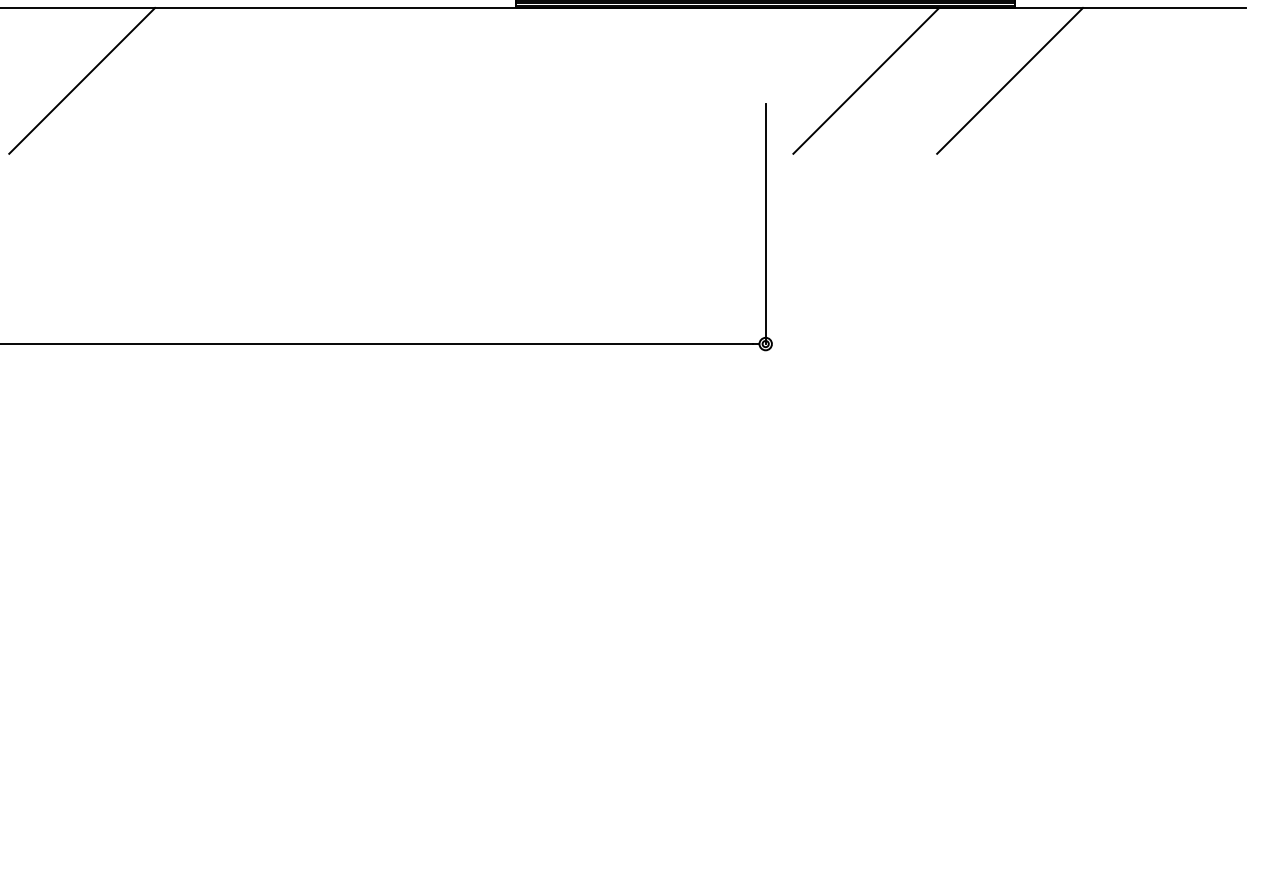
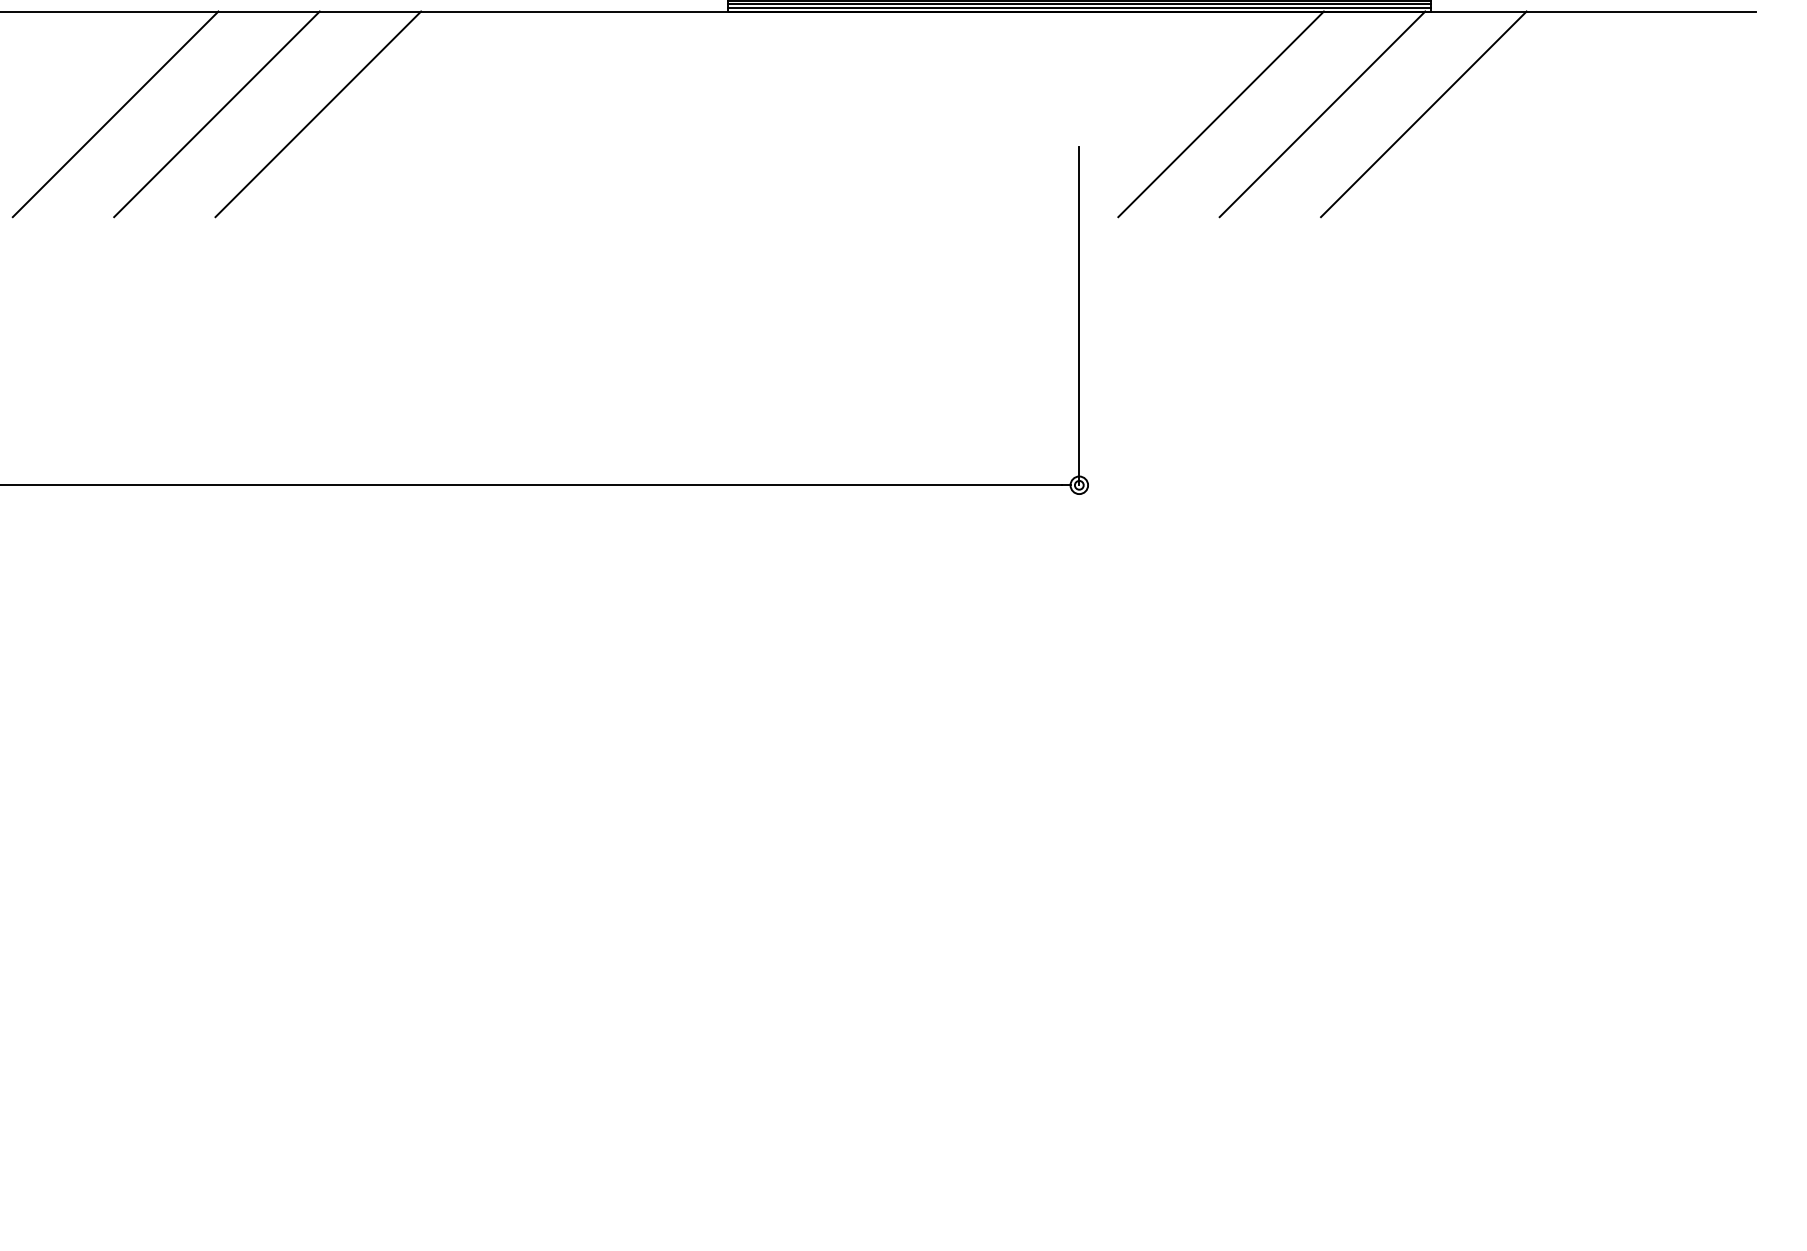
line: (153, 81) -> (216, 114), added
line: (226, 81) -> (318, 114), added
line: (938, 81) -> (1322, 114), added

